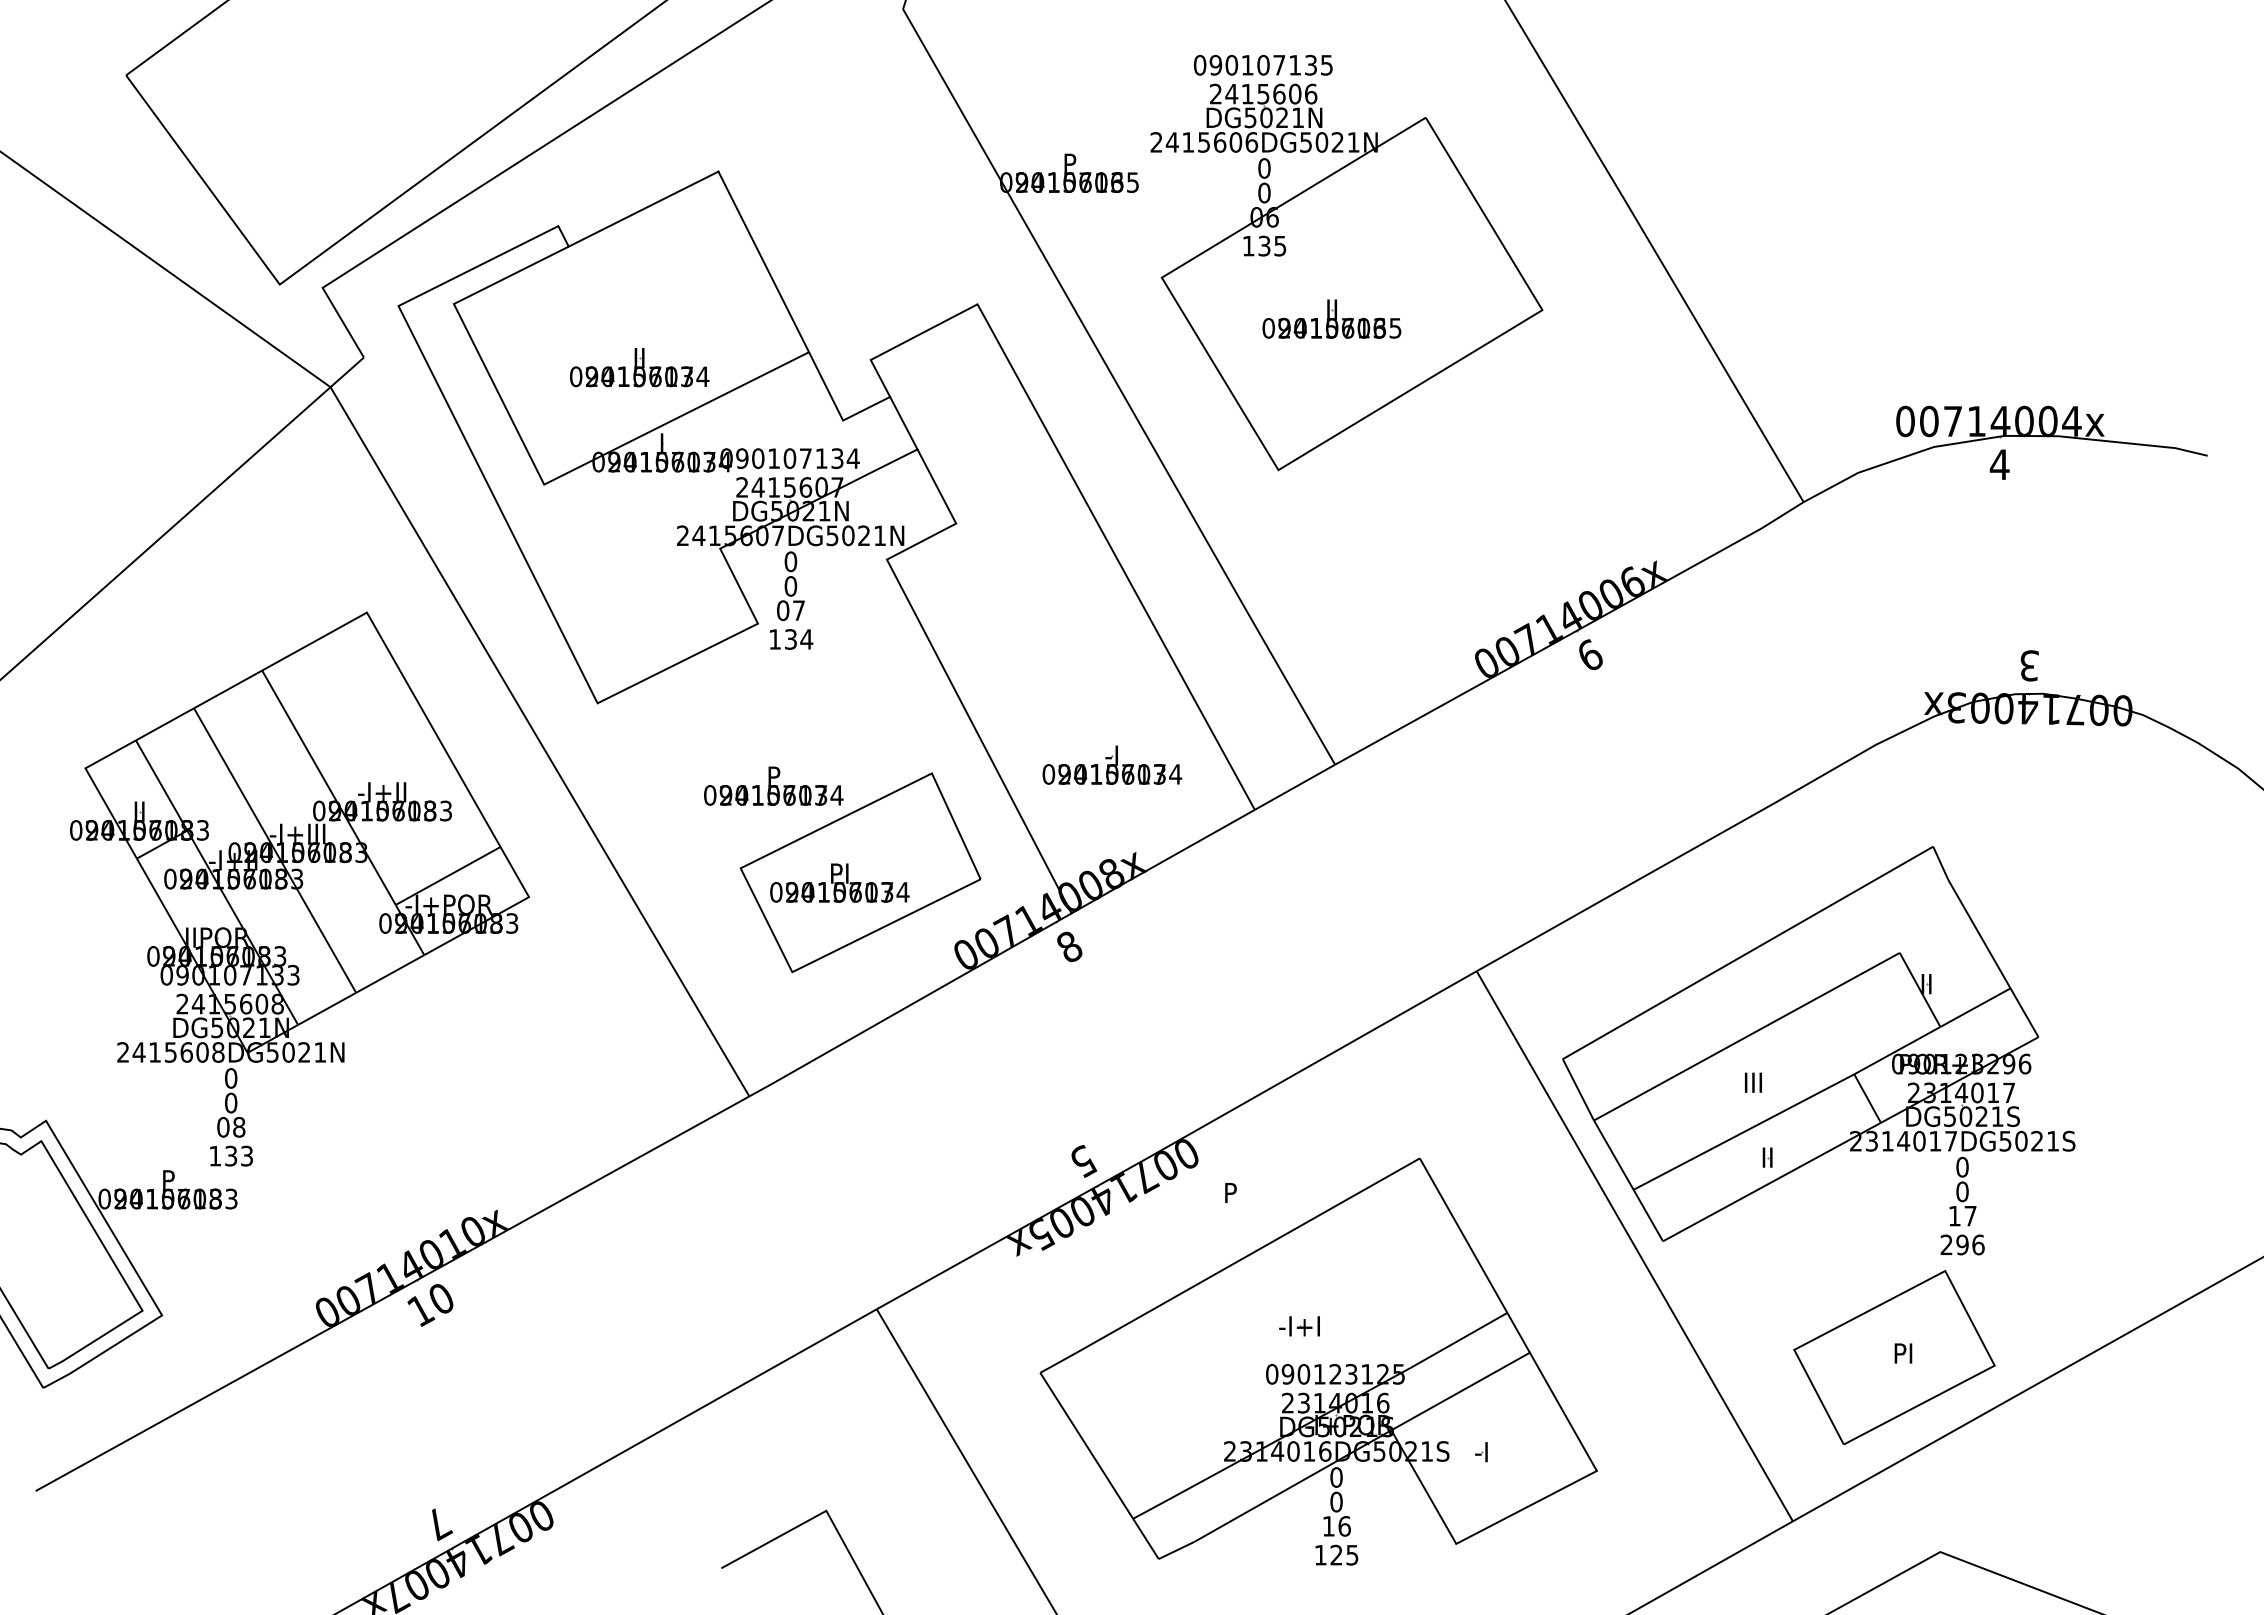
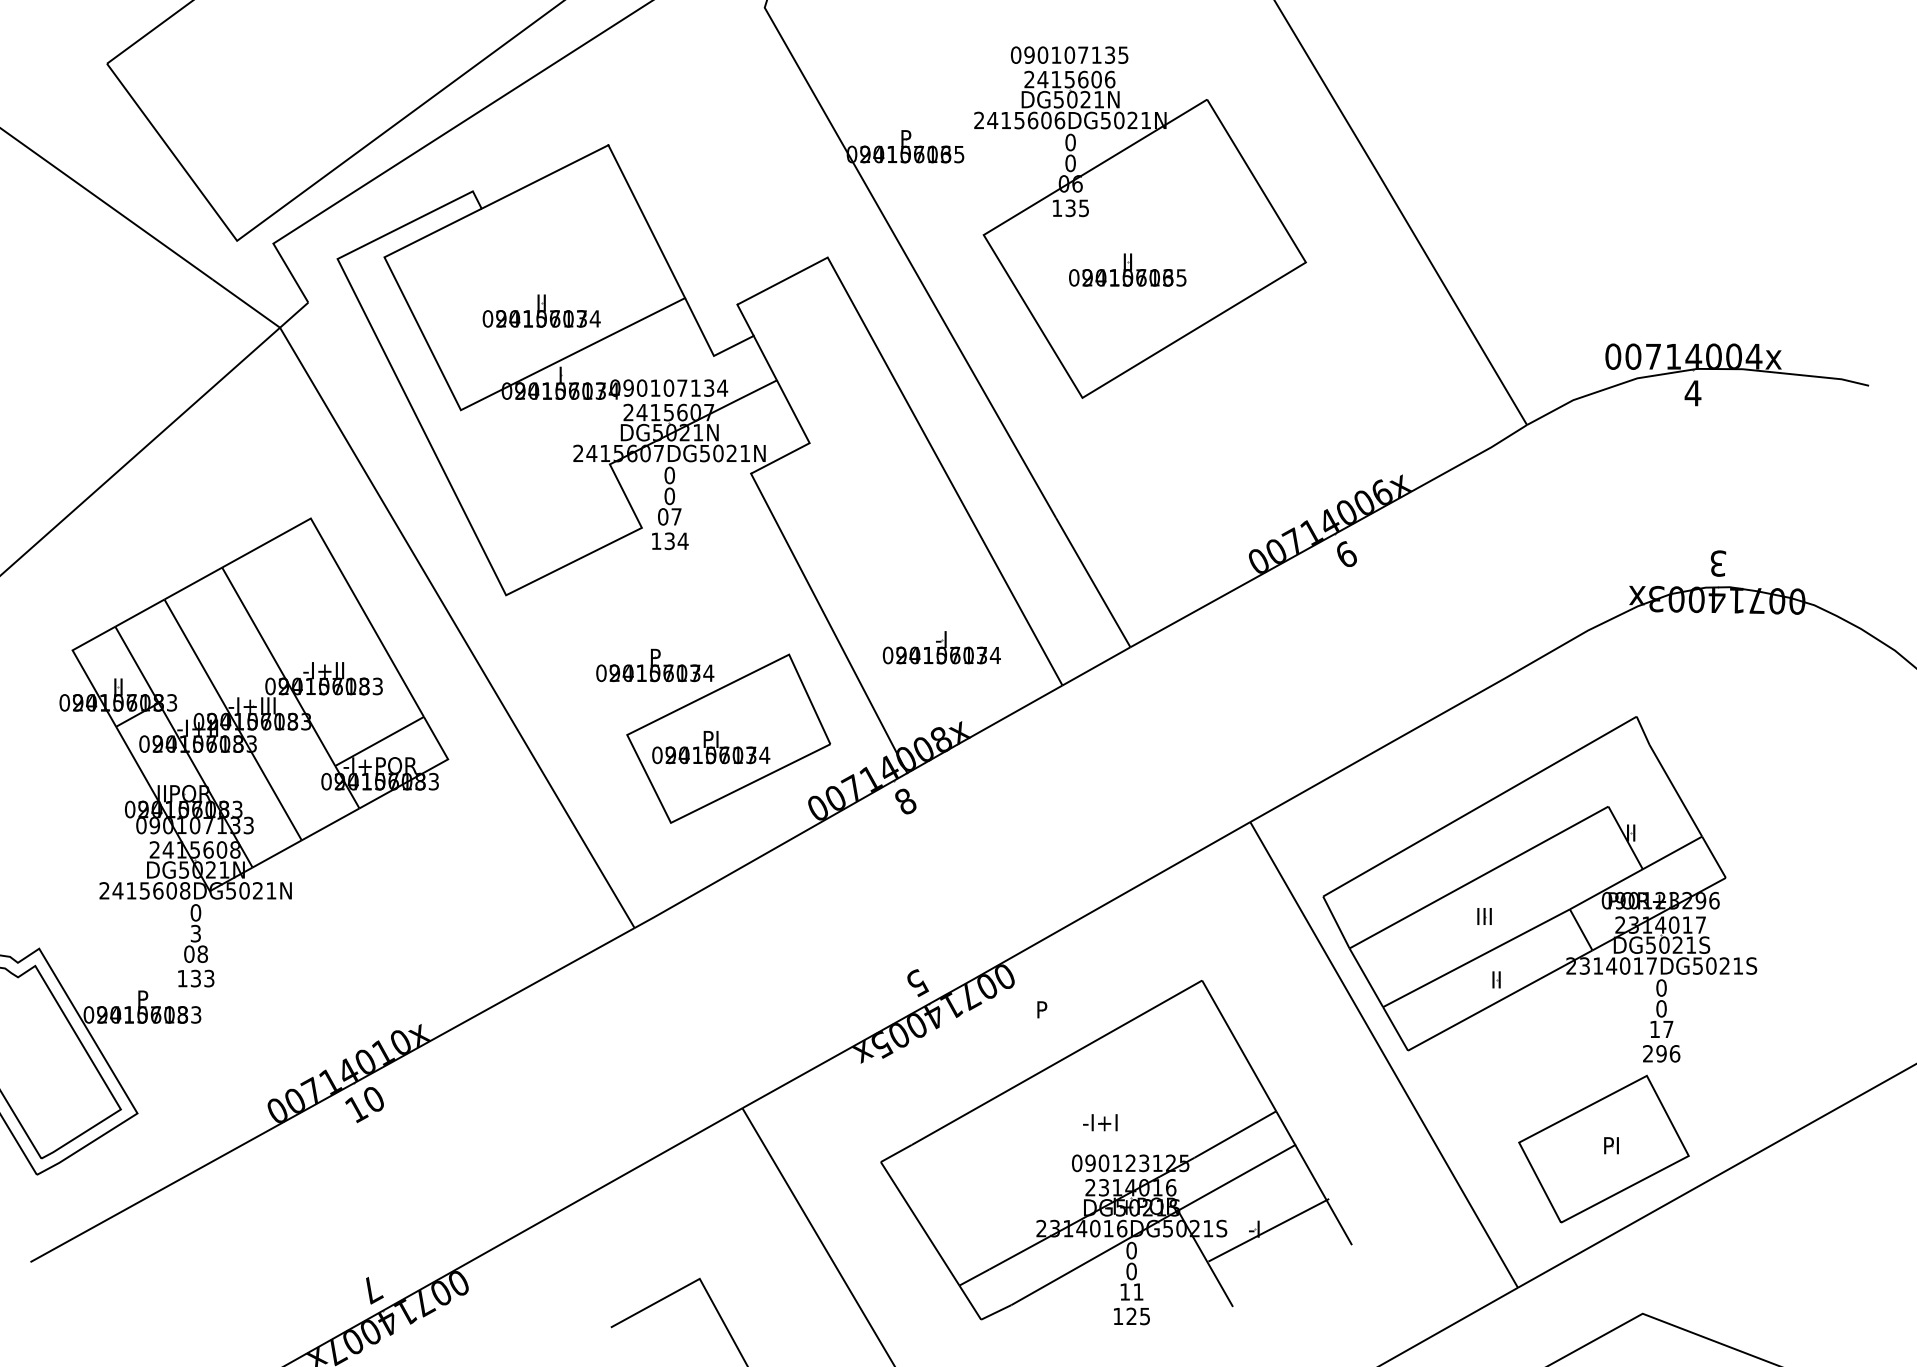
text: (231, 1102) -> (196, 933), 0 -> 3
line: (1526, 1506) -> (1268, 1229), moved
text: (1344, 1526) -> (1138, 1292), 16 -> 11

